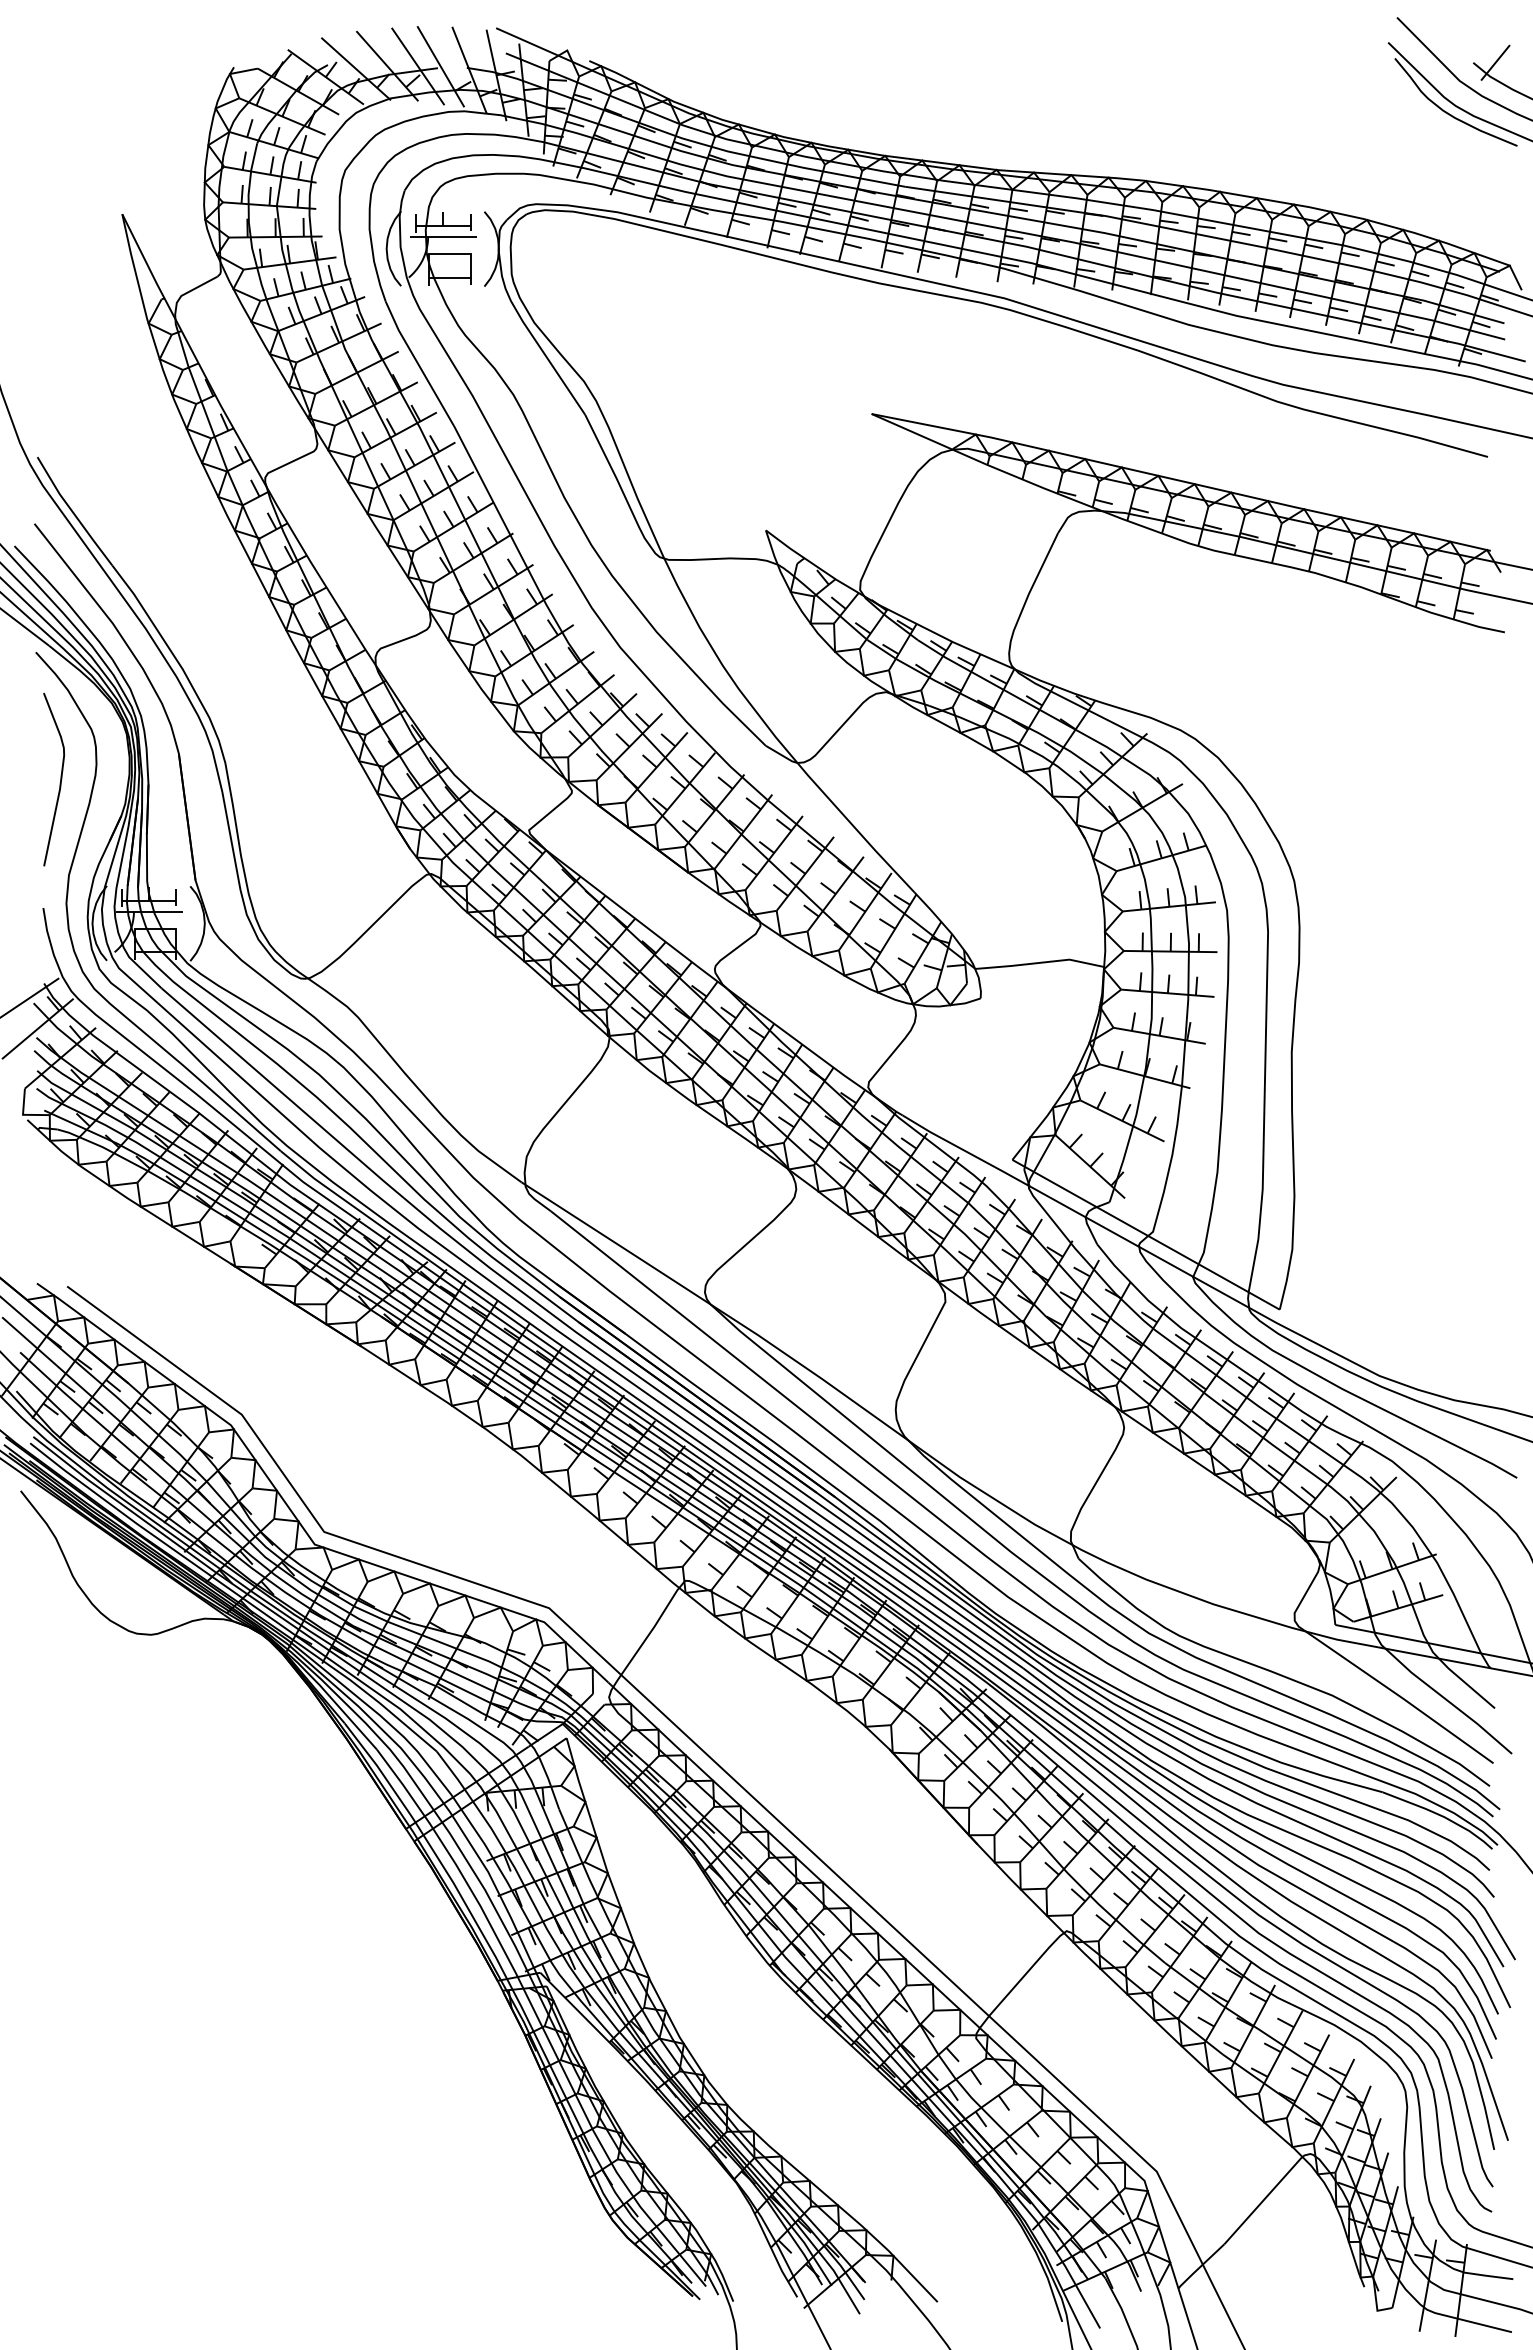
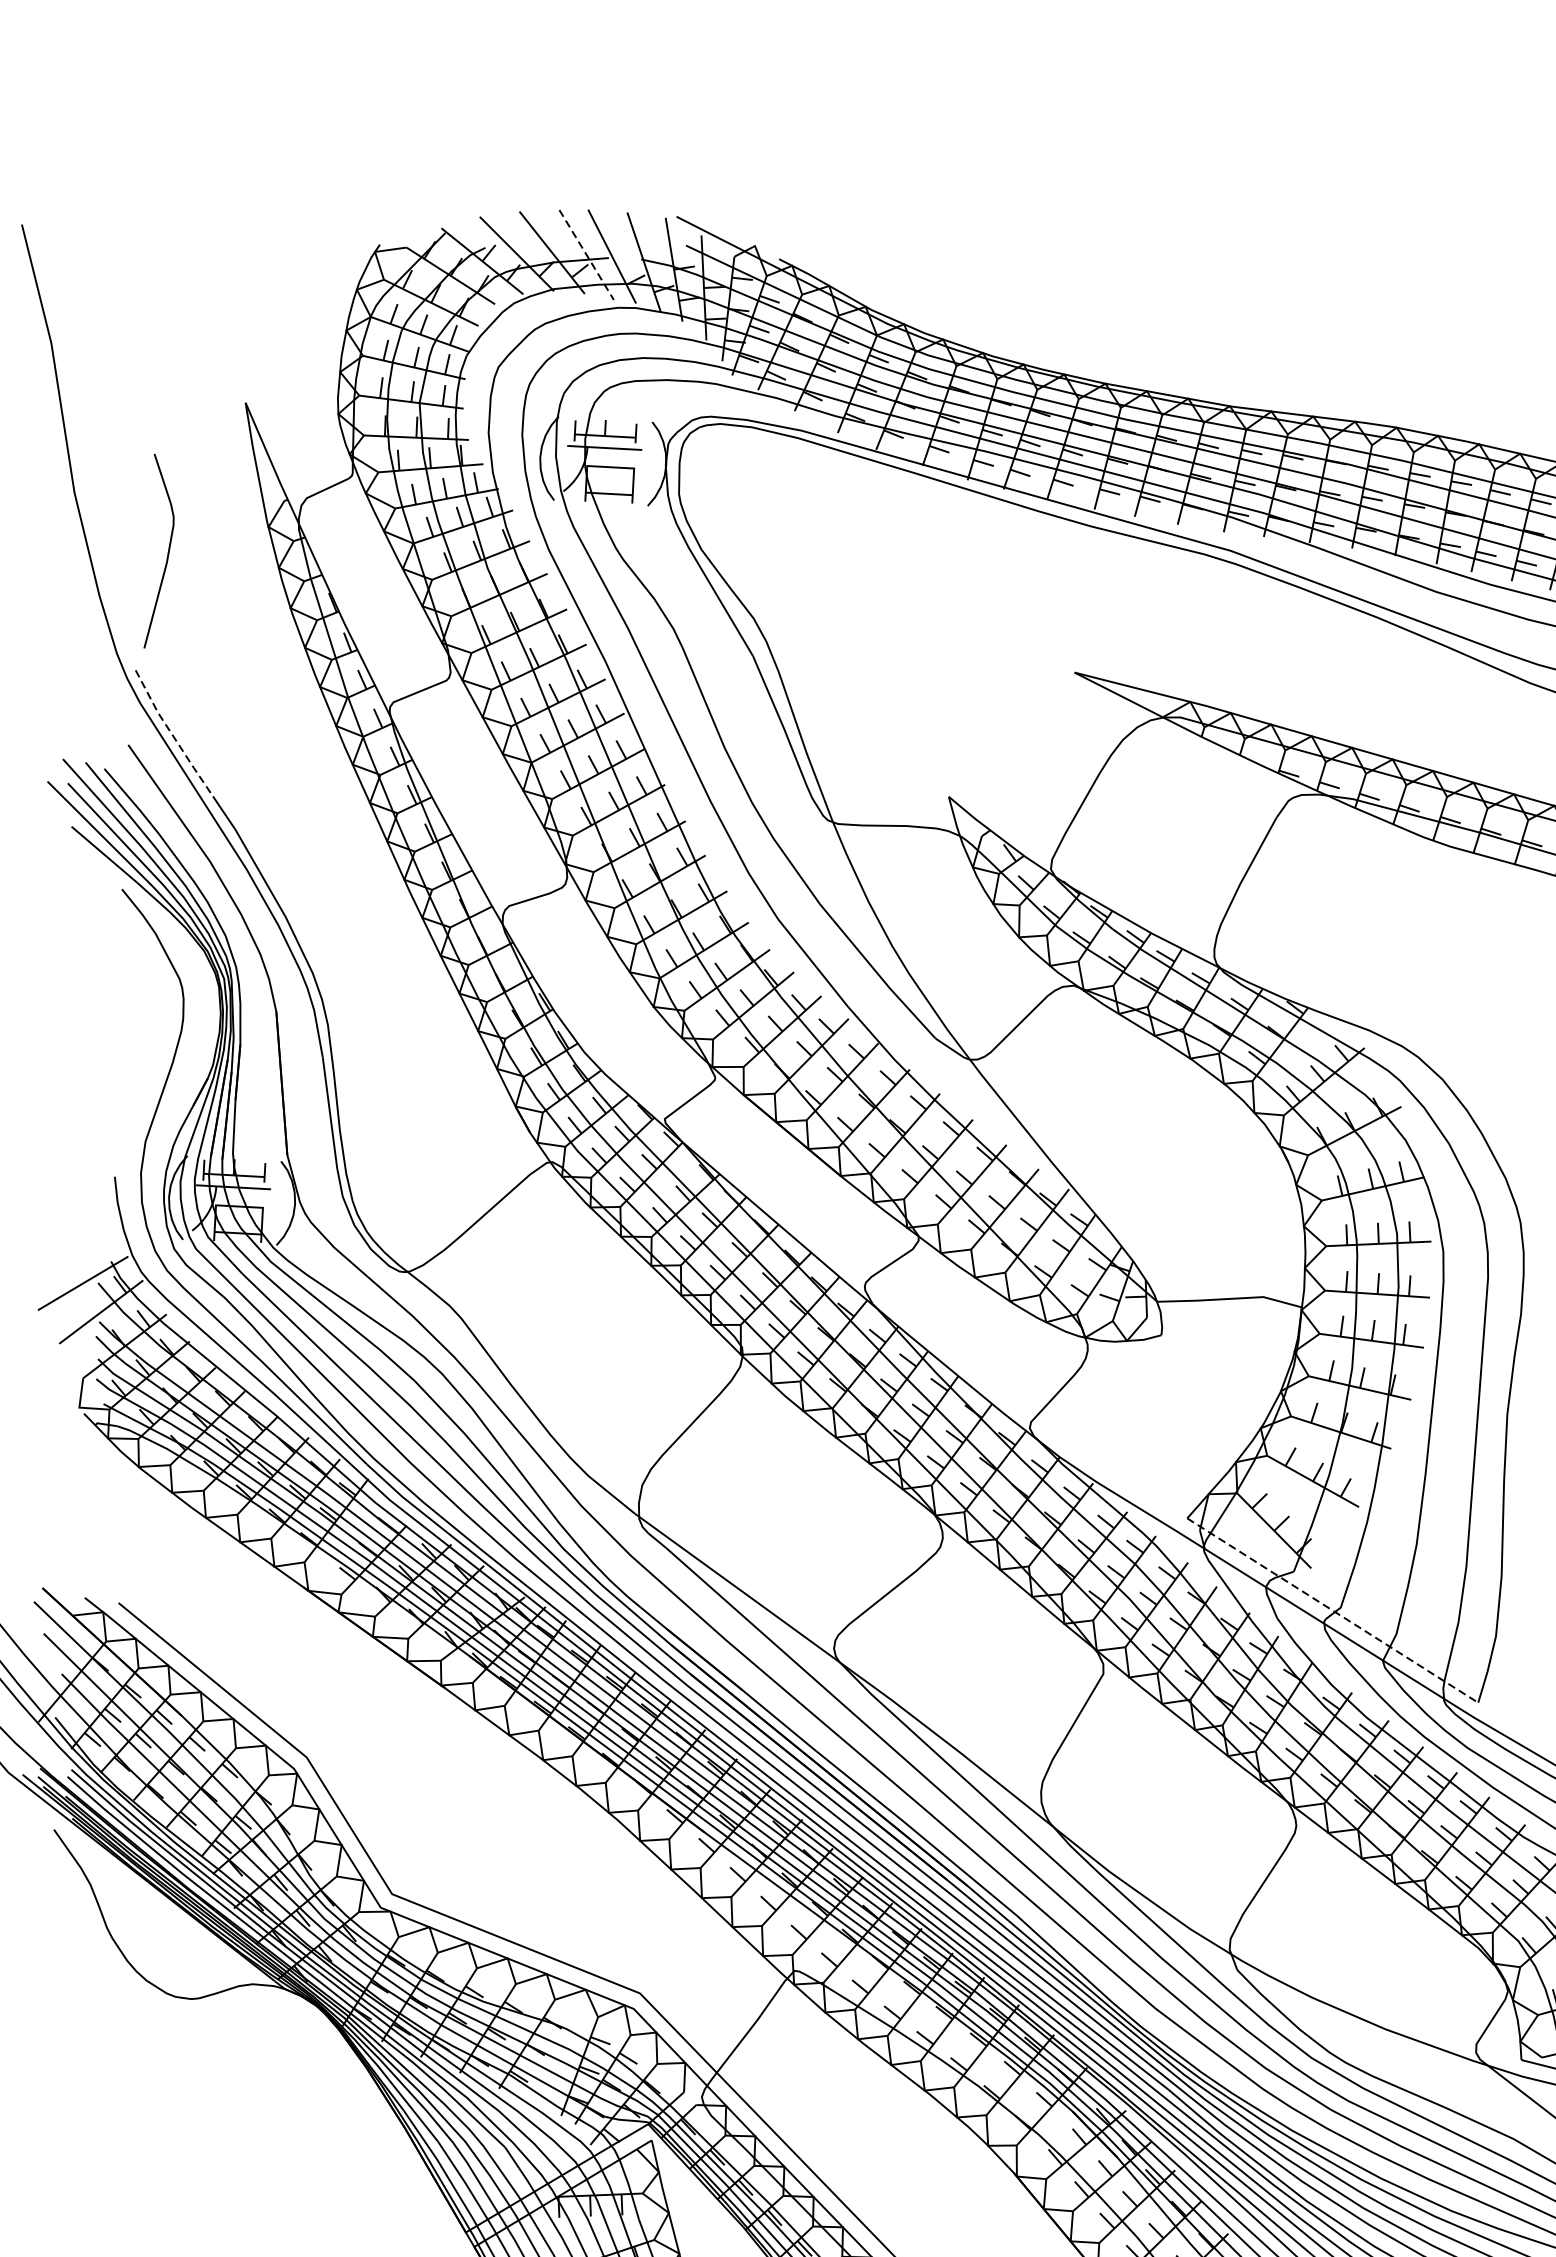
line: (418, 66) -> (587, 254), solid -> dashed
line: (73, 512) -> (172, 734), solid -> dashed
curve: (60, 779) -> (167, 551), moved
line: (1146, 1235) -> (1333, 1611), solid -> dashed

